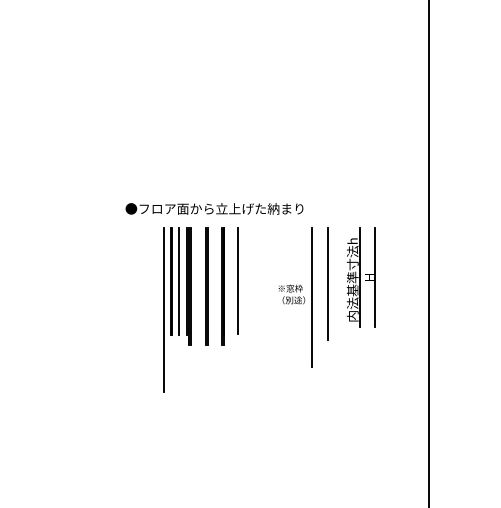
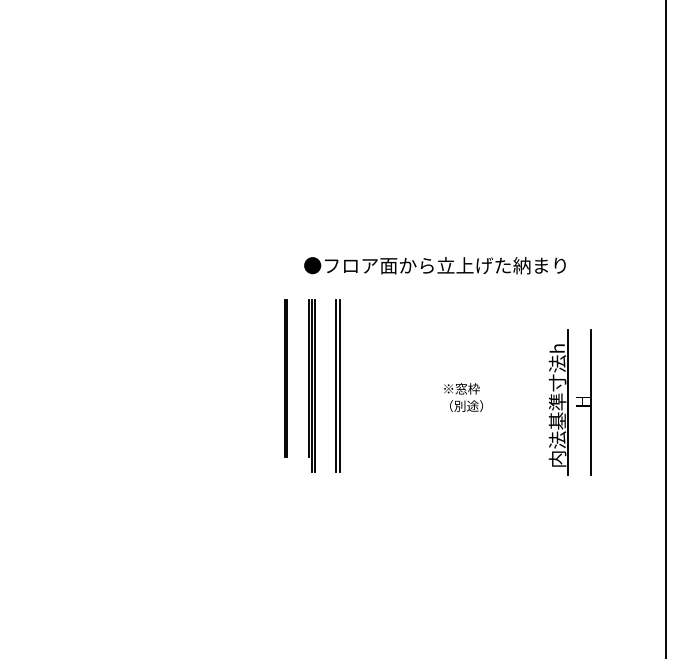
text: (214, 208) -> (435, 265), moved
part: (360, 277) -> (568, 401), moved
line: (237, 280) -> (383, 376), removed
line: (178, 281) -> (296, 378), removed
line: (328, 283) -> (517, 381), removed
line: (222, 286) -> (361, 385), removed
line: (312, 297) -> (493, 401), removed
line: (164, 310) -> (276, 421), removed

